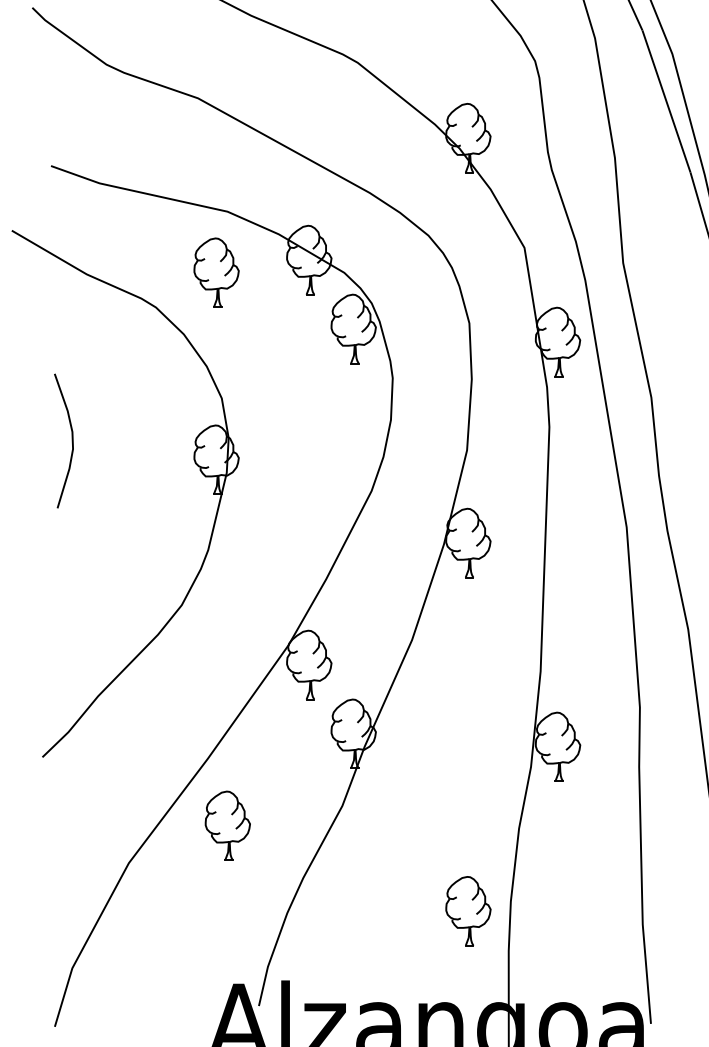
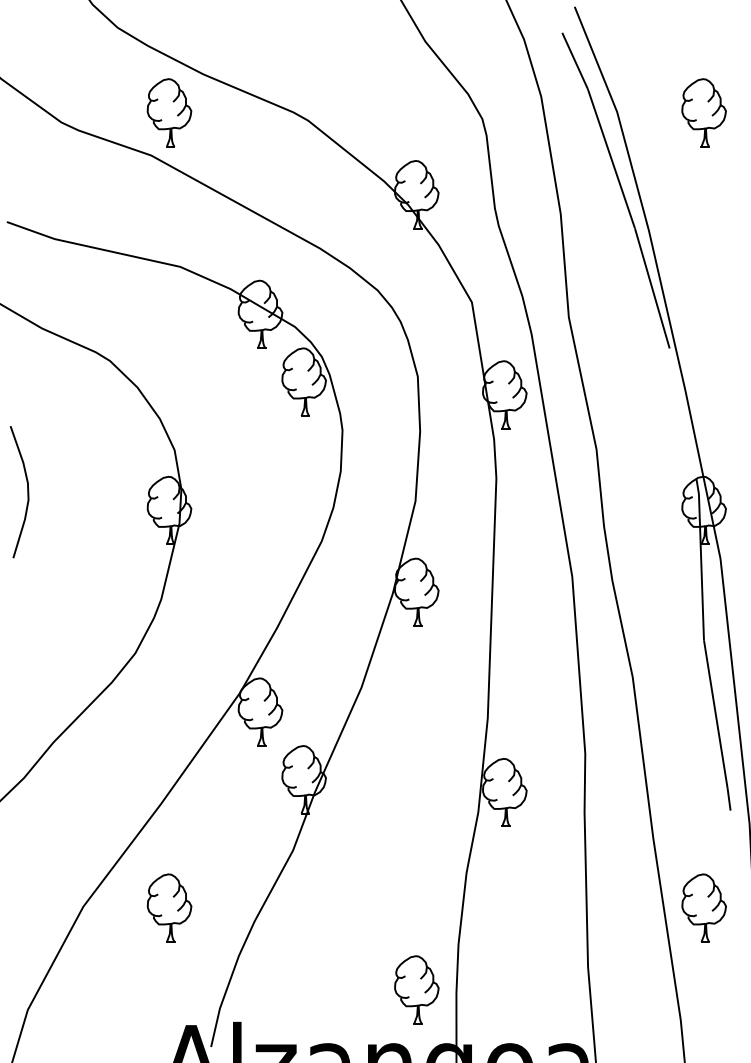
part: (216, 272) -> (169, 112), moved
part: (227, 825) -> (169, 907), moved
part: (468, 910) -> (416, 989), moved

